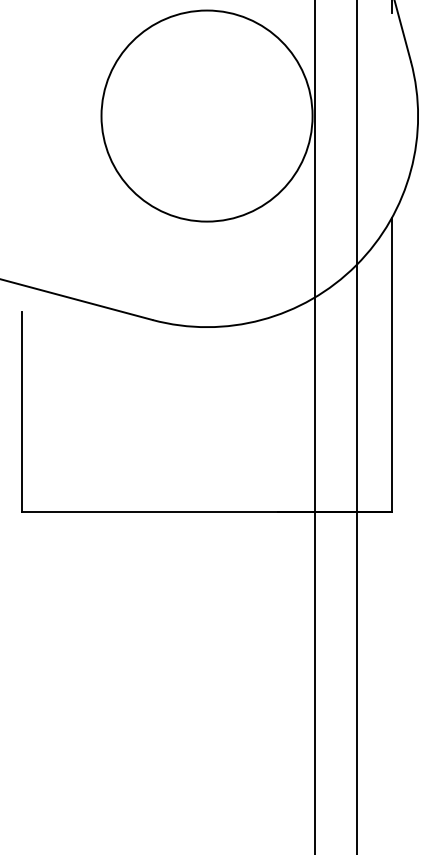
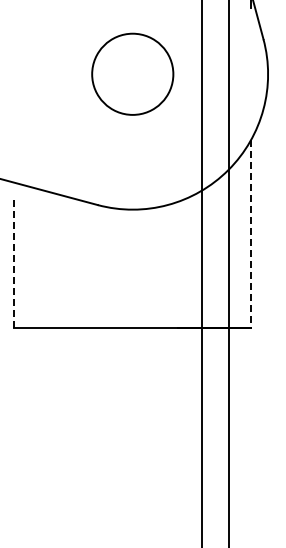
circle: (206, 114) -> (132, 73), size x0.6
line: (392, 365) -> (251, 234), solid -> dashed
line: (22, 411) -> (14, 263), solid -> dashed

